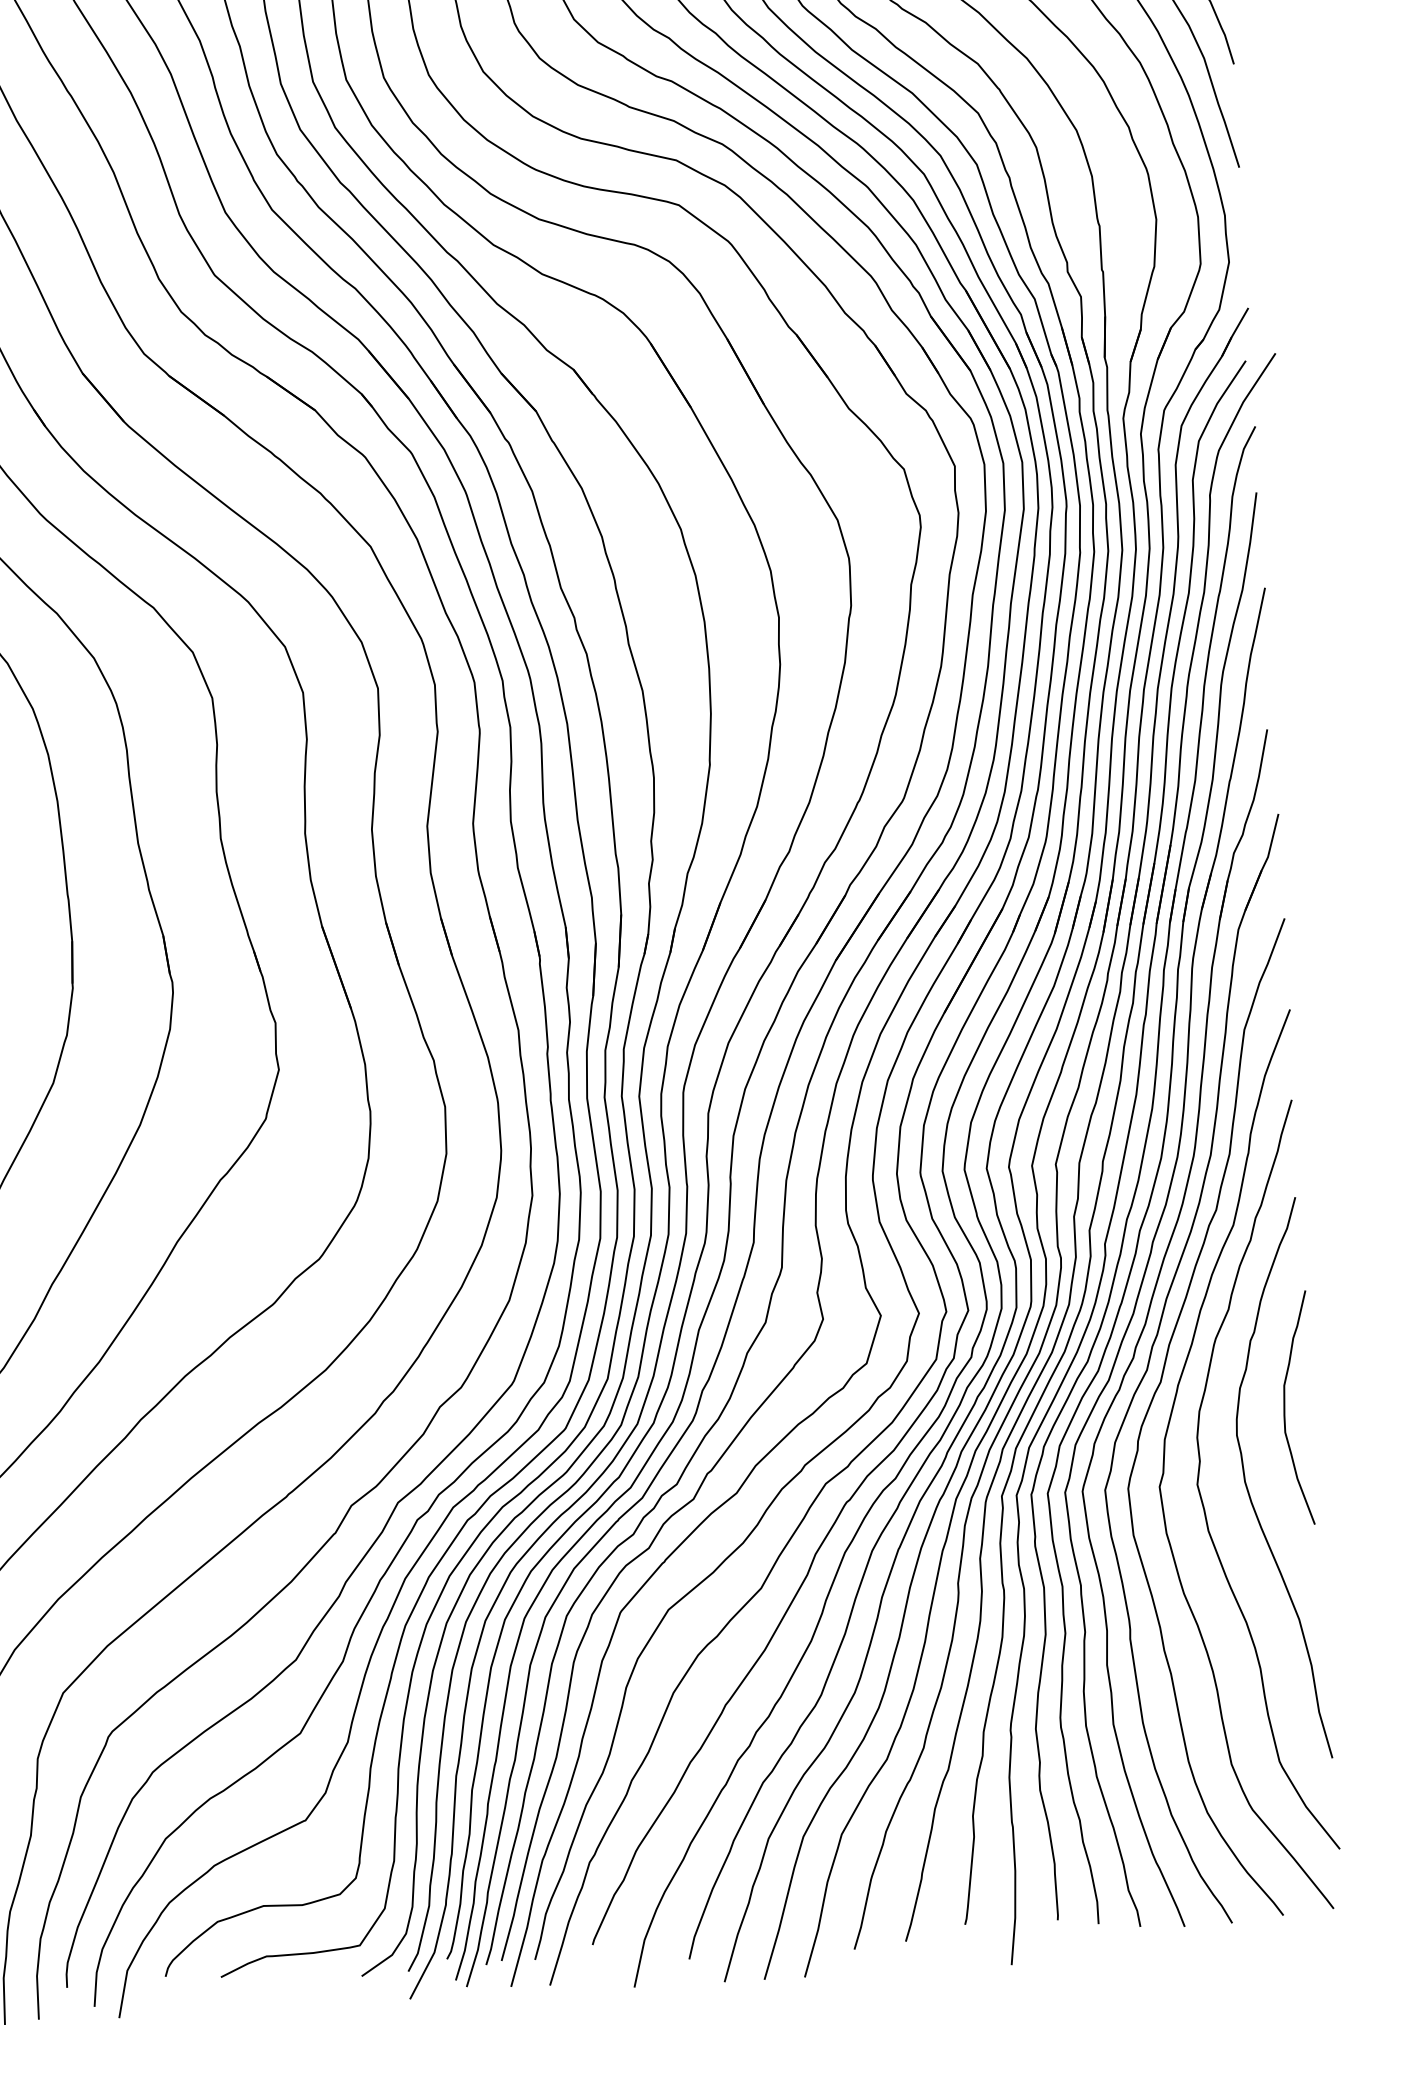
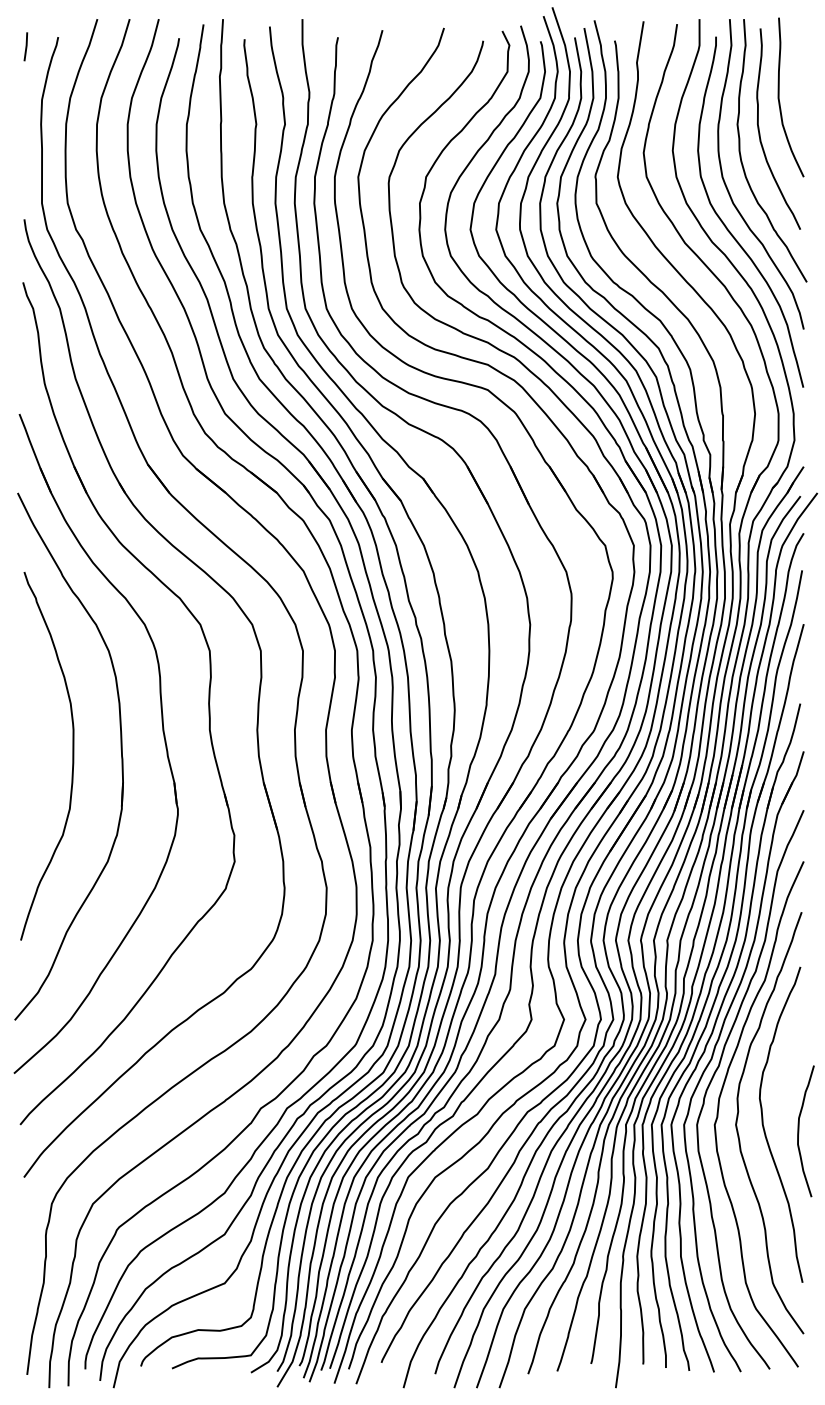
curve: (1286, 1409) -> (799, 1131), moved

